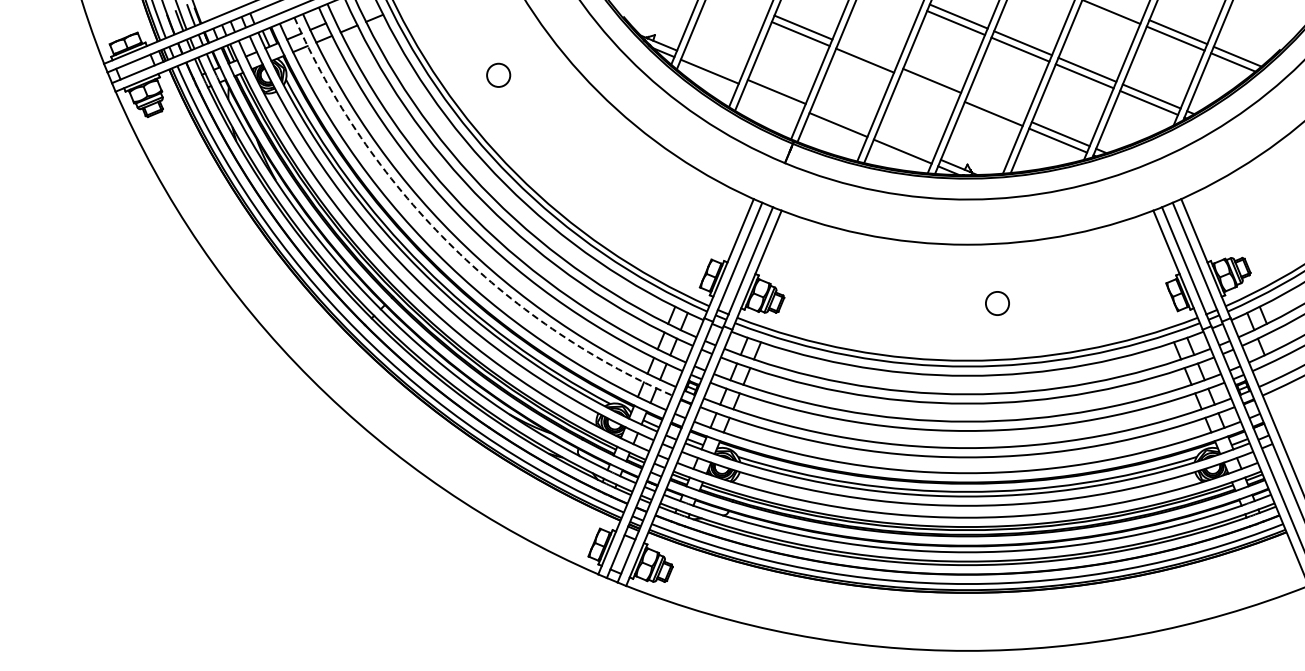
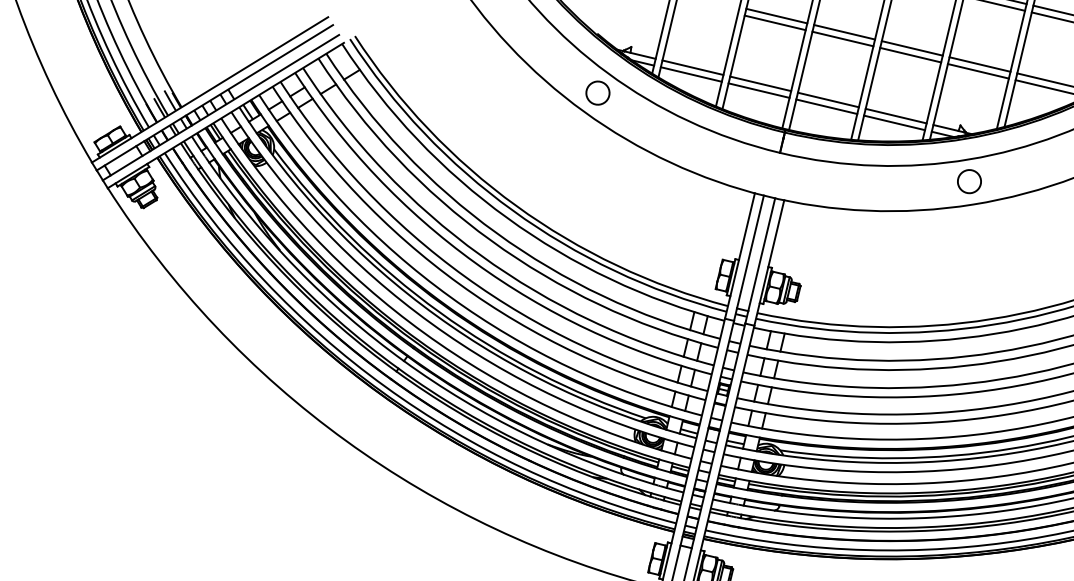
line: (867, 54) -> (844, 32), added
line: (712, 65) -> (693, 67), added
circle: (498, 74) -> (597, 92), moved
line: (929, 87) -> (910, 55), added
line: (774, 98) -> (759, 90), added
line: (996, 107) -> (980, 64), added
line: (841, 118) -> (828, 99), added
line: (905, 145) -> (896, 116), added
arc: (447, 242) -> (459, 284), dashed -> solid
circle: (997, 303) -> (969, 181), moved

